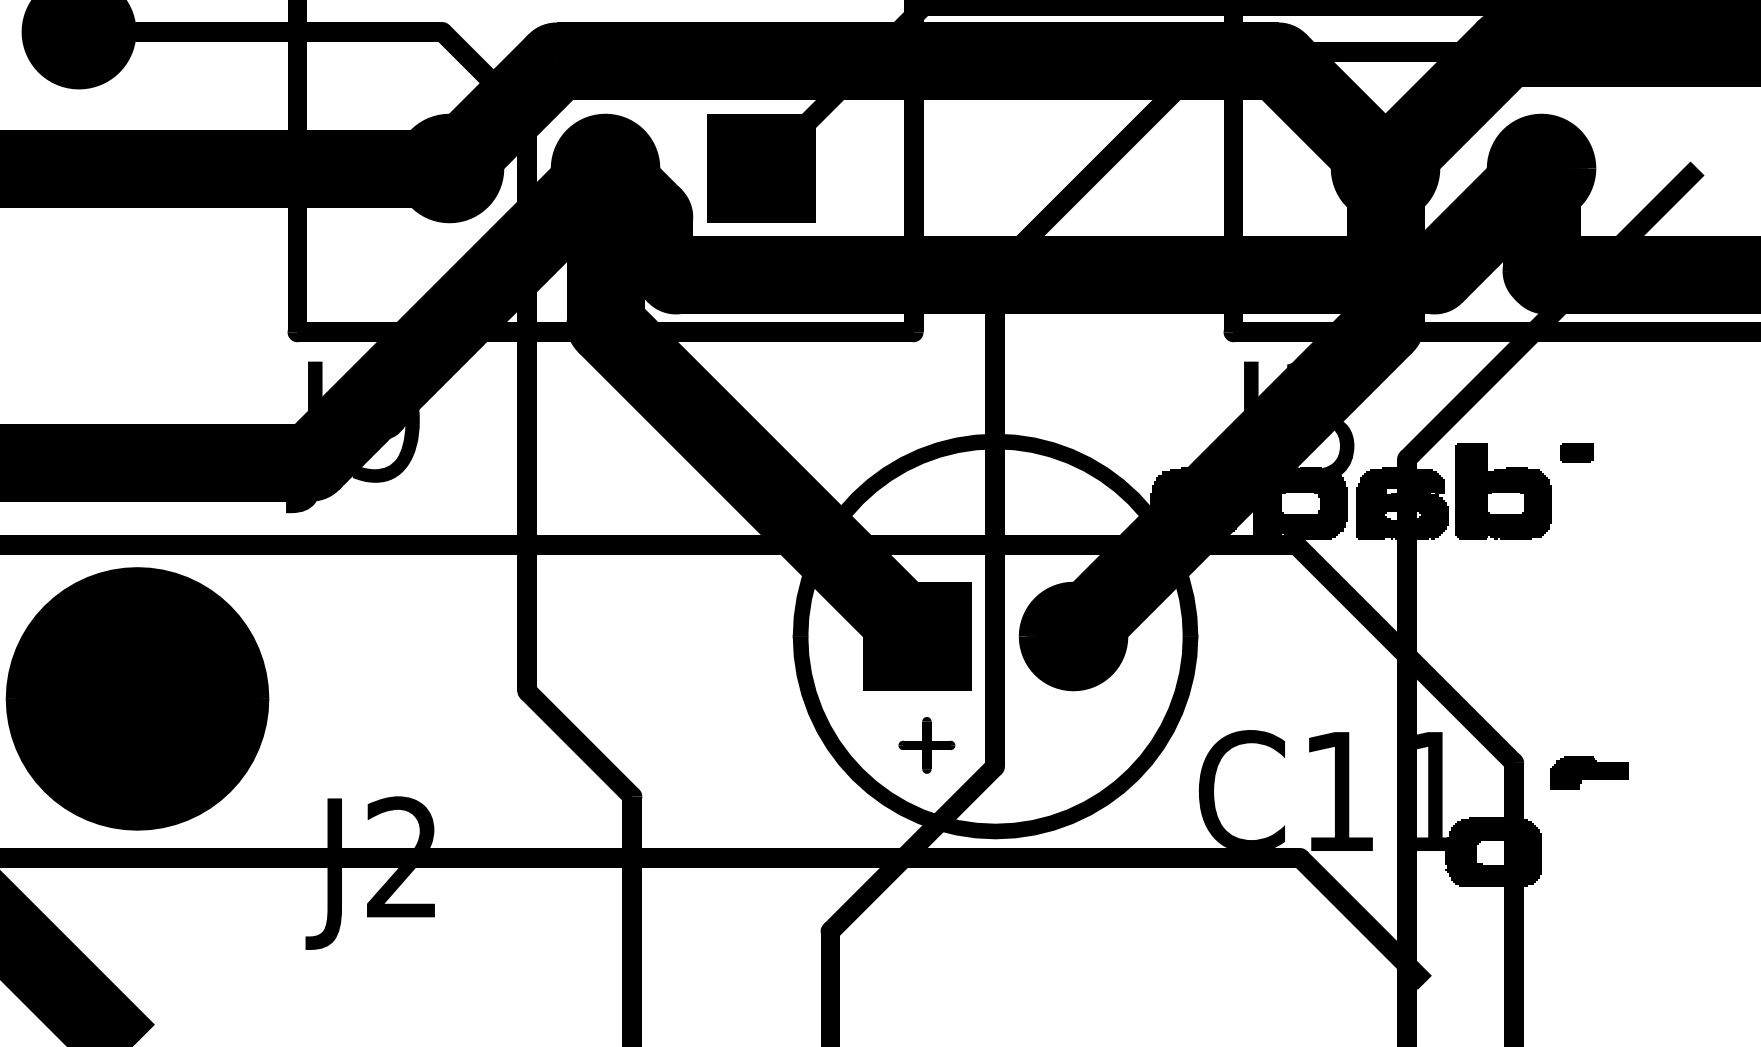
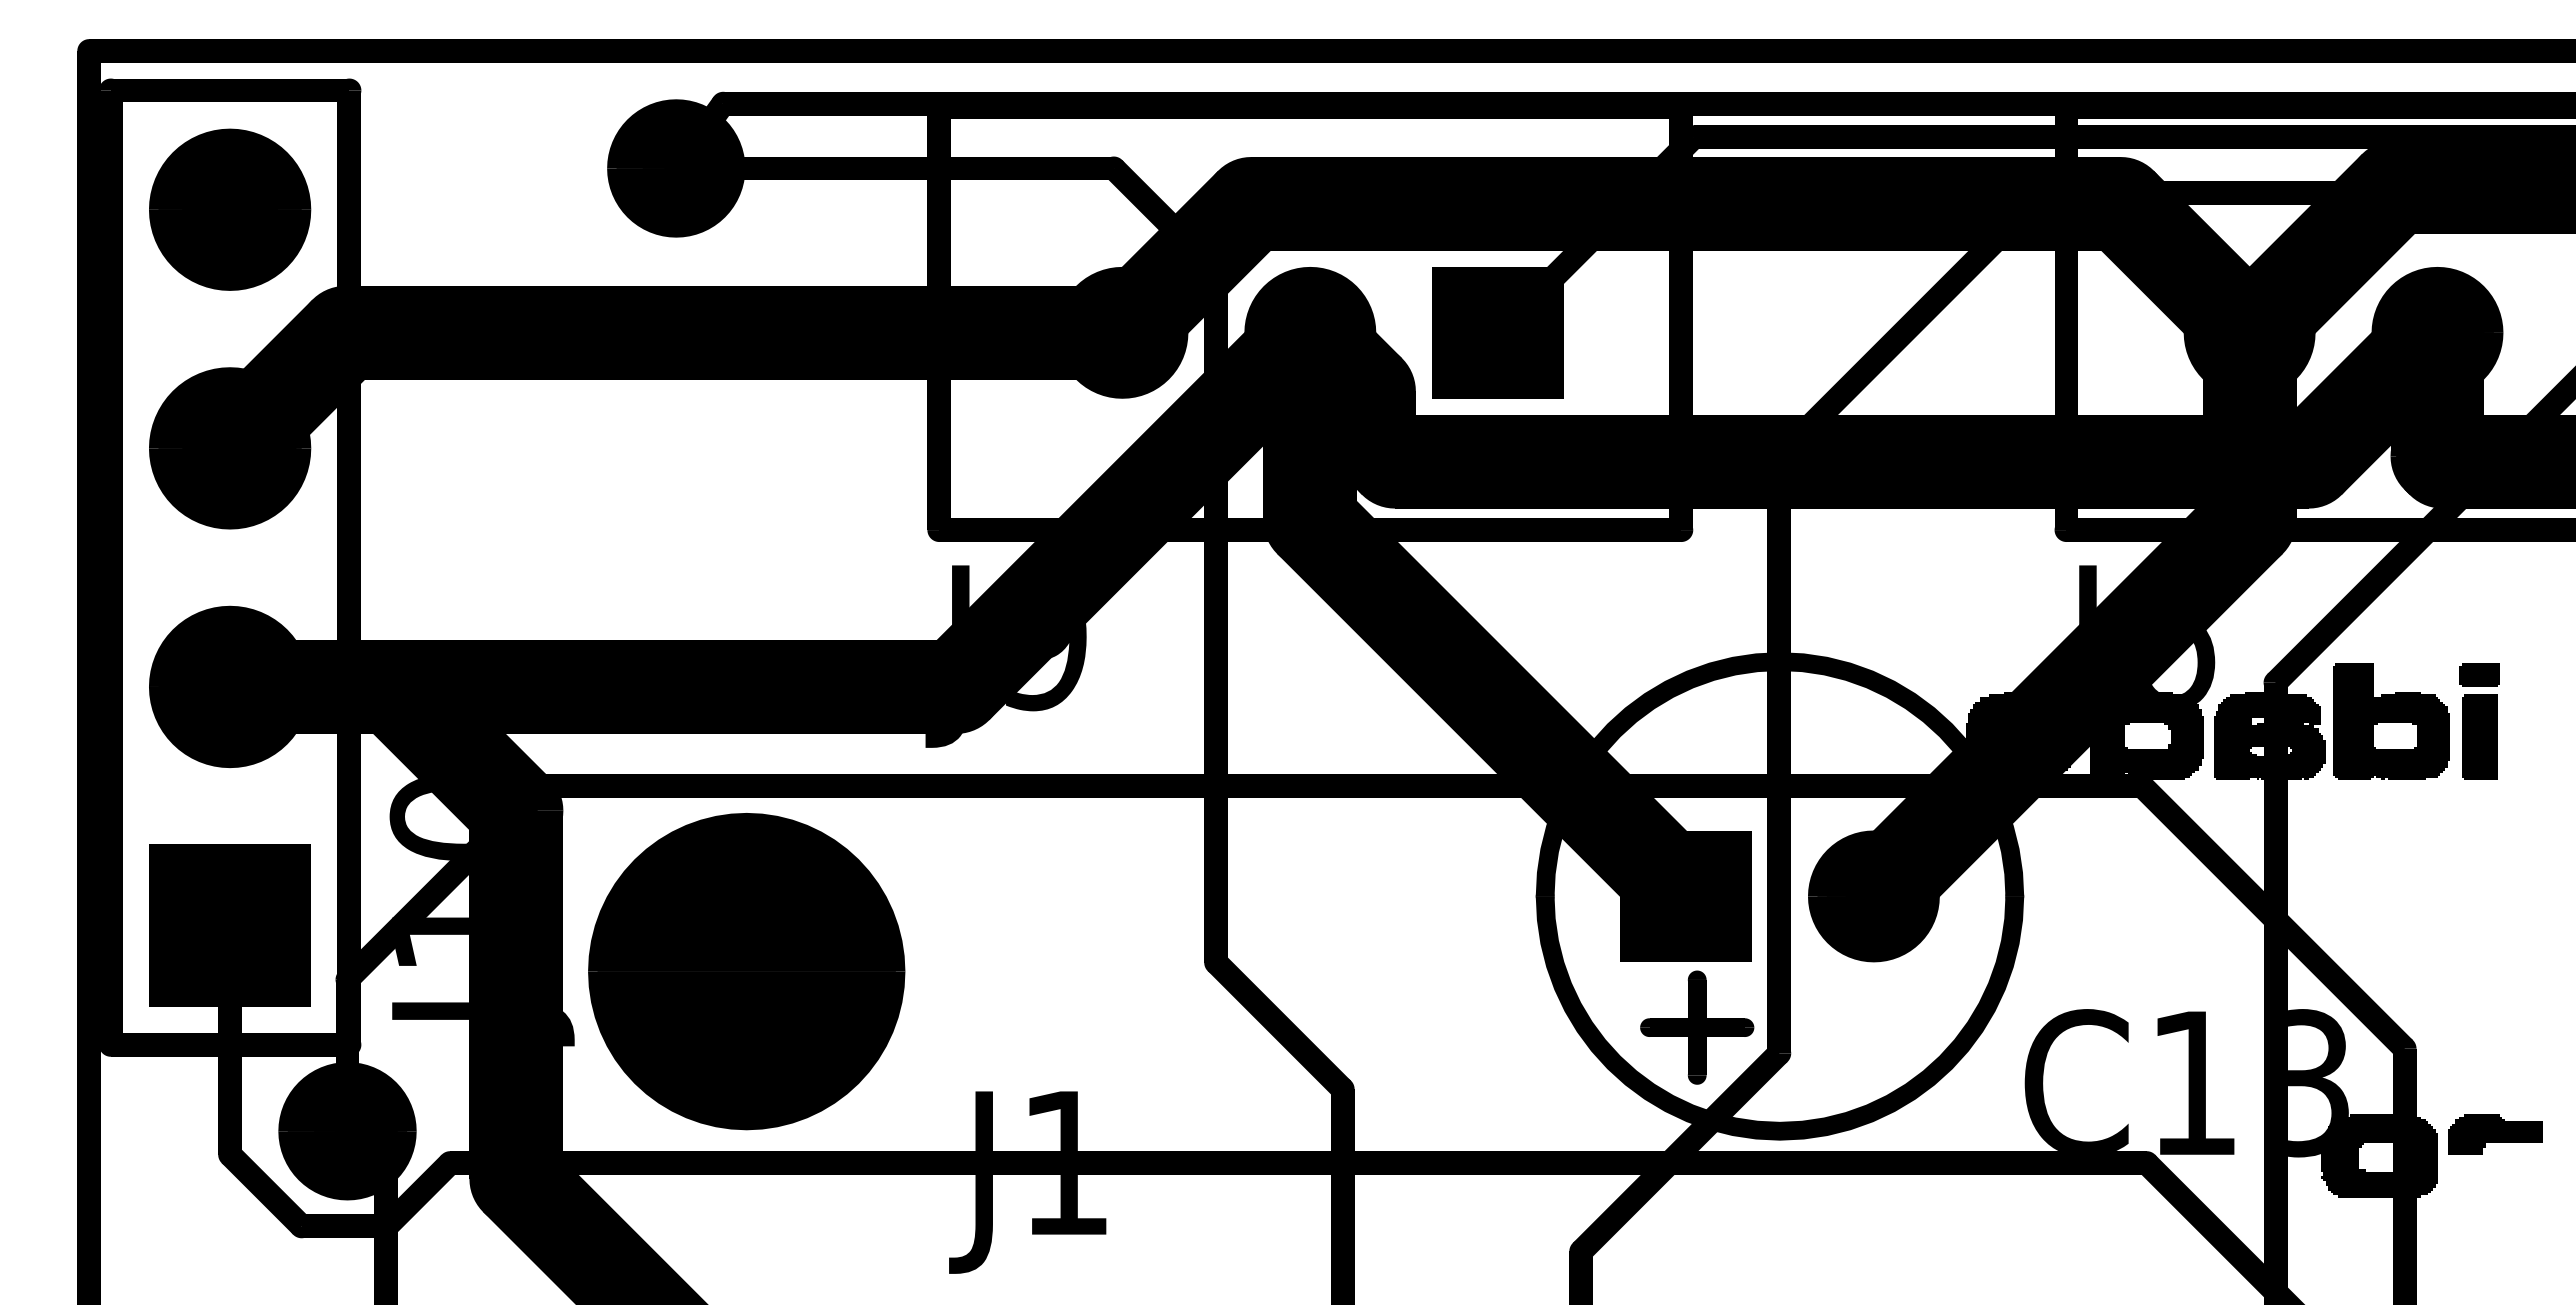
text: (1322, 419) -> (2173, 635), J3 -> J6
part: (1576, 503) -> (2479, 736), added
part: (927, 745) -> (1697, 1027), size x1.67
part: (1589, 772) -> (2495, 1134), moved
text: (1442, 791) -> (2318, 1083), C11 -> C13
text: (401, 856) -> (1064, 1161), J2 -> J1

